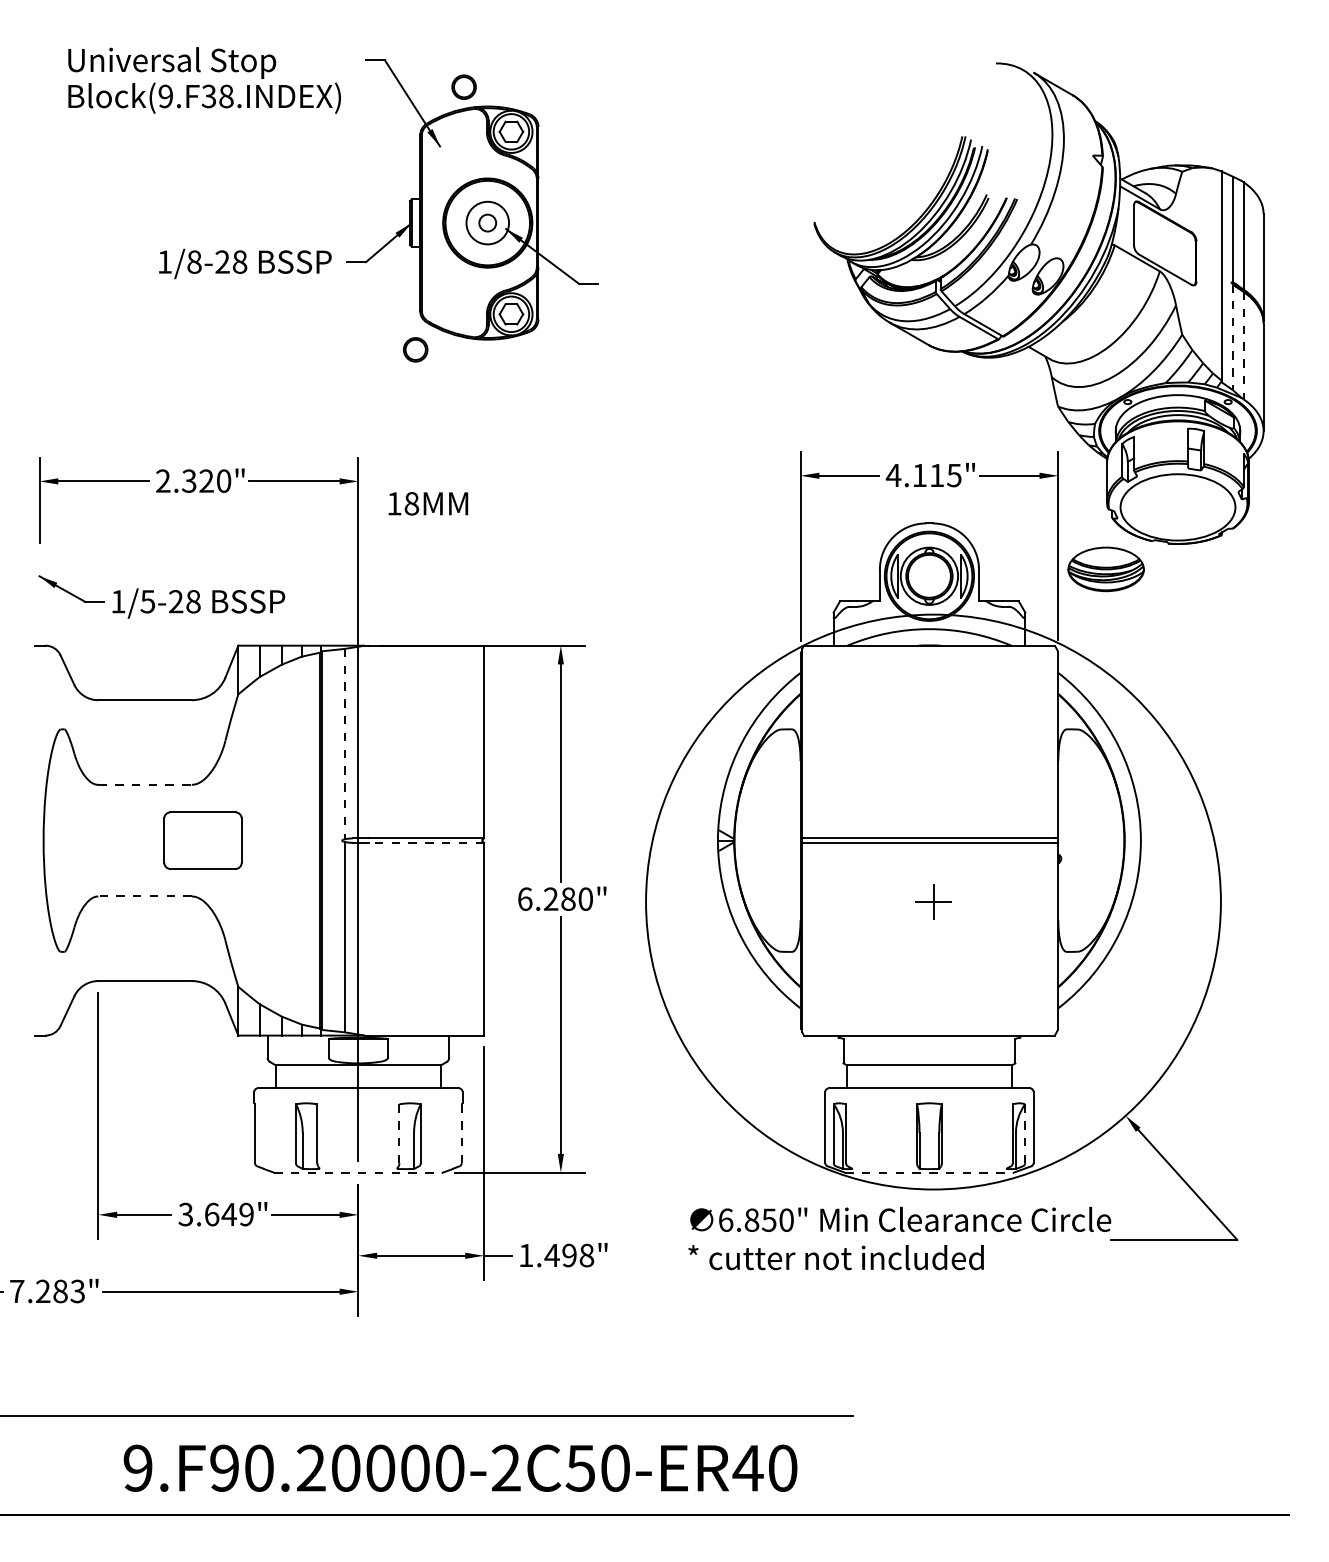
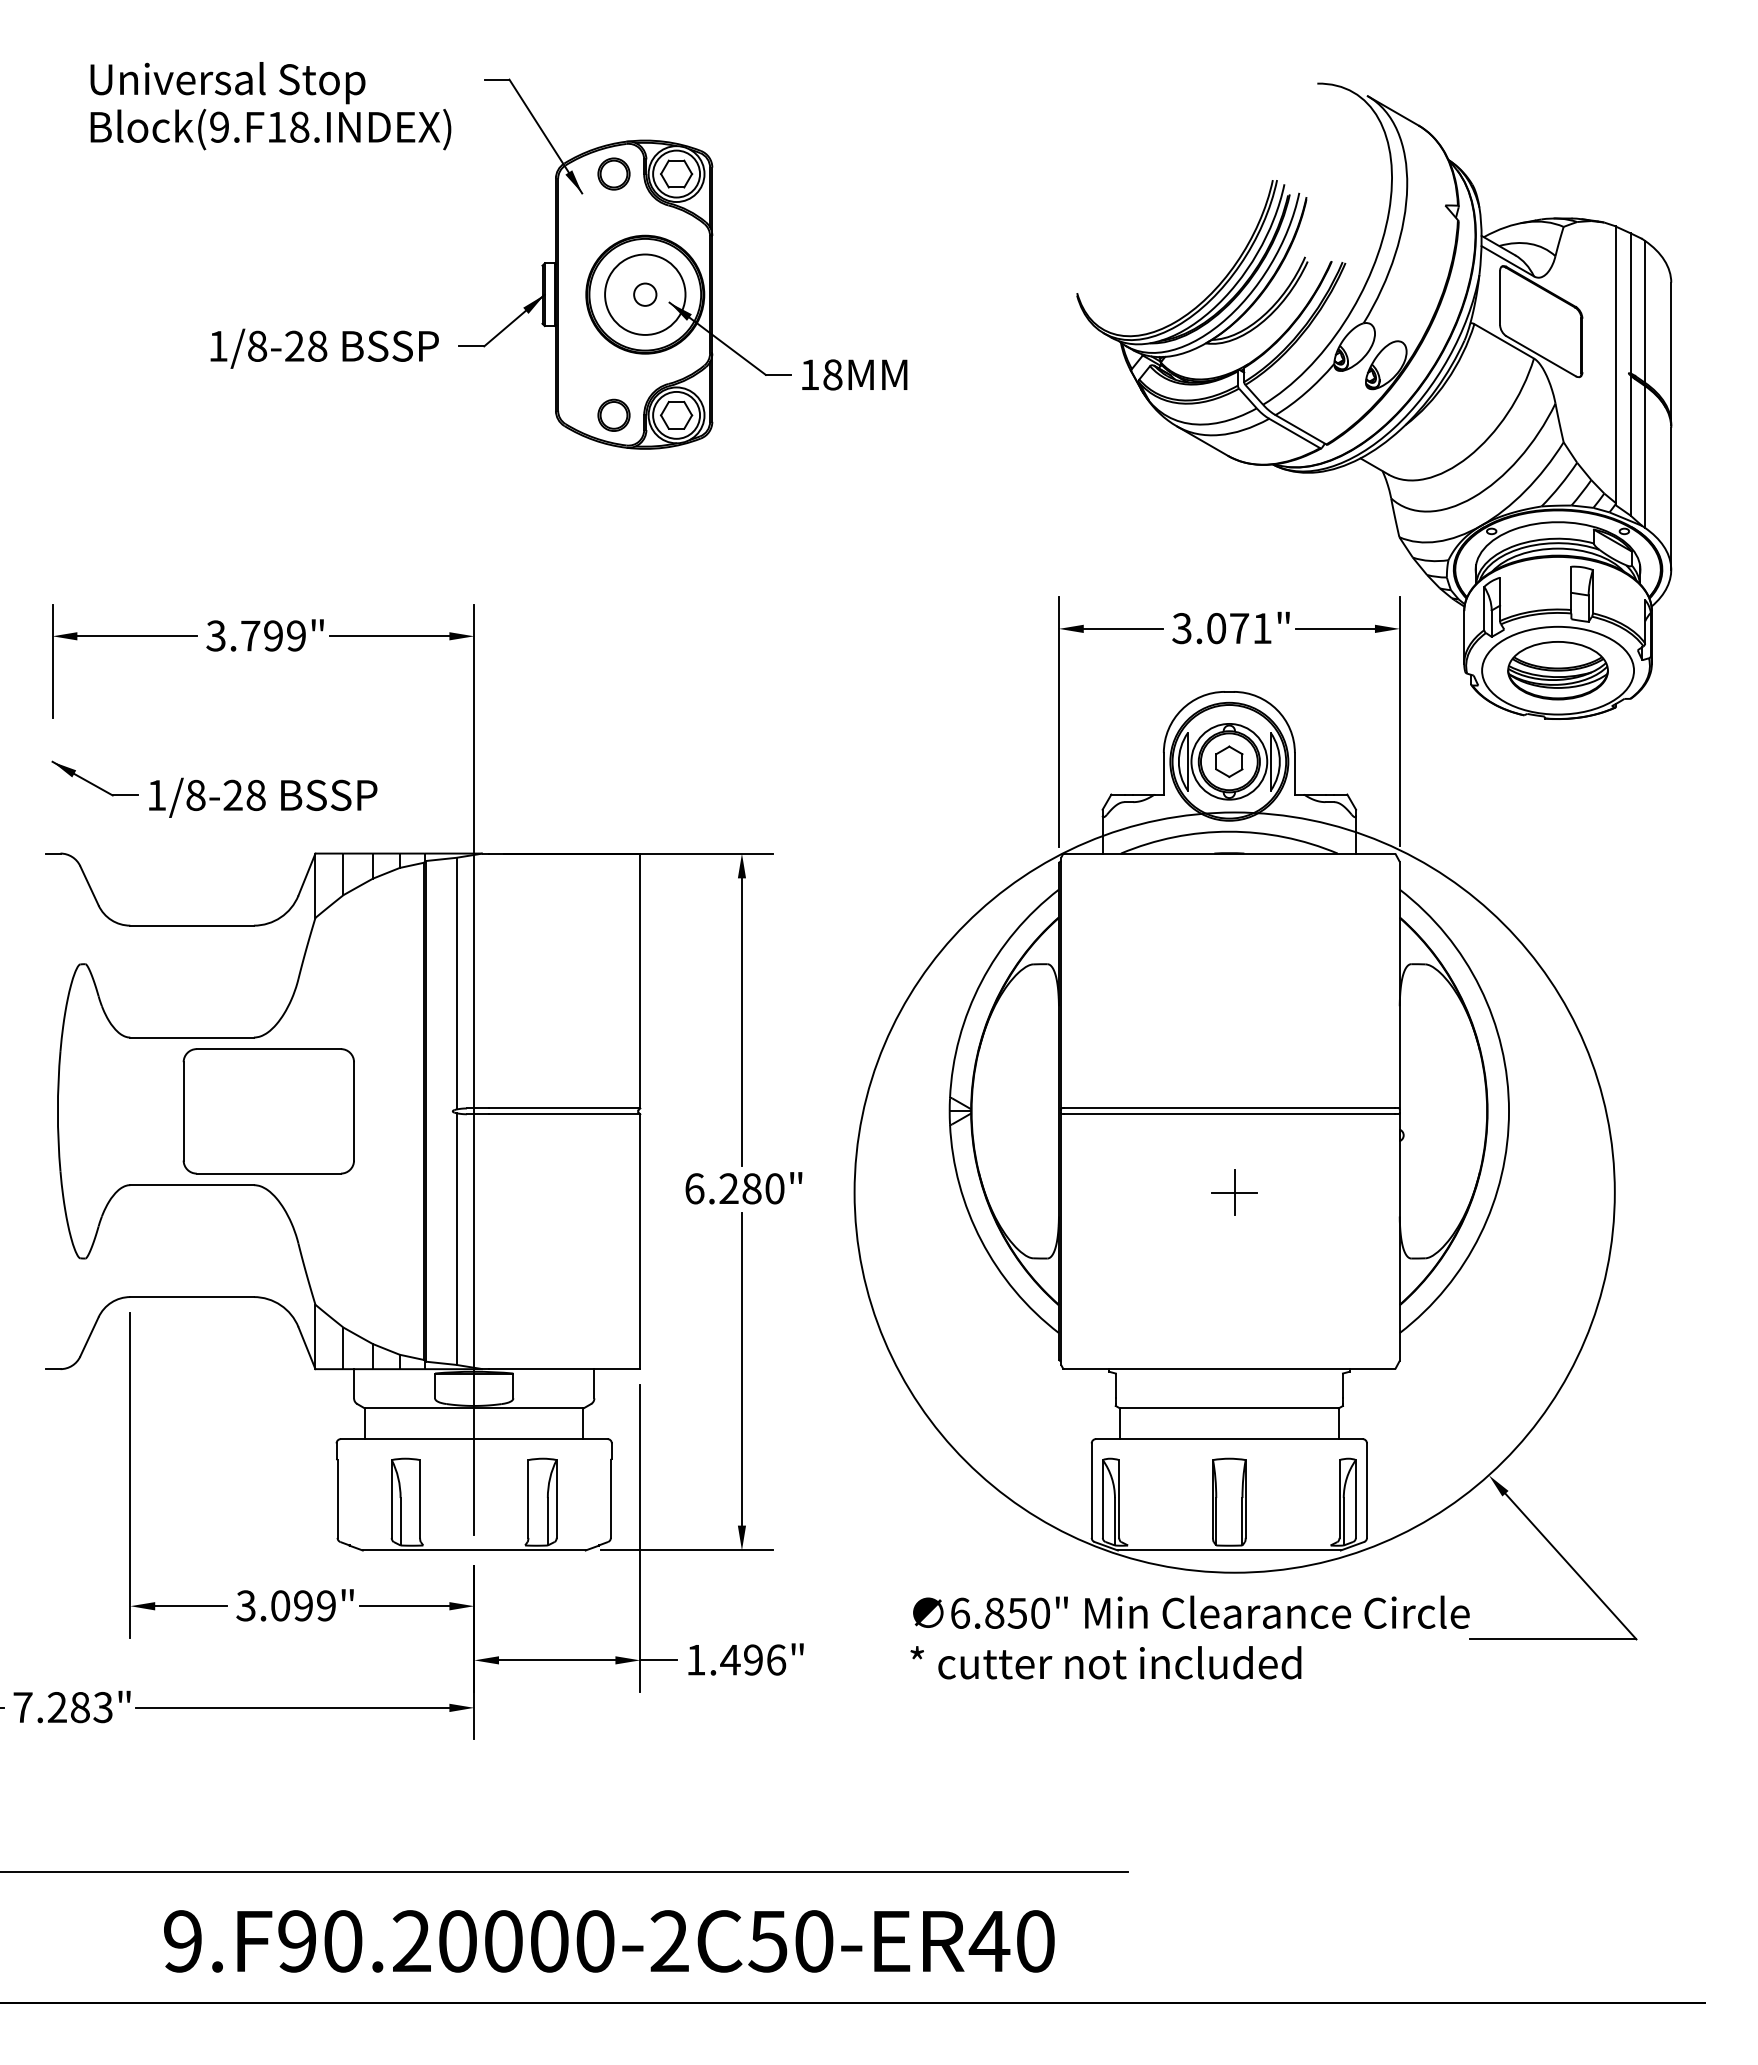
part: (463, 86) -> (613, 173), moved
text: (208, 95) -> (275, 126), (9.F38.INDEX) -> (9.F18.INDEX)
circle: (487, 222) -> (645, 294), size x1.43
line: (1232, 337) -> (1630, 446), dashed -> solid
line: (1243, 345) -> (1644, 456), dashed -> solid
part: (415, 349) -> (613, 414), moved
text: (923, 475) -> (1221, 628), 4.115" -> 3.071"
text: (193, 480) -> (255, 635), 2.320" -> 3.799"
text: (428, 503) -> (854, 374), moved
part: (1105, 569) -> (1557, 670), moved
part: (929, 576) -> (1229, 761), added
text: (147, 601) -> (195, 794), 1/5-28 -> 1/8-28
line: (345, 743) -> (456, 983), dashed -> solid
line: (145, 784) -> (192, 1037), dashed -> solid
part: (202, 840) -> (268, 1111), size x1.67
line: (426, 843) -> (564, 1114), dashed -> solid
line: (145, 896) -> (192, 1185), dashed -> solid
line: (399, 1133) -> (528, 1498), dashed -> solid
line: (461, 1133) -> (610, 1498), dashed -> solid
line: (1024, 1133) -> (1355, 1498), dashed -> solid
line: (358, 1172) -> (474, 1550), dashed -> solid
line: (929, 1172) -> (1229, 1550), dashed -> solid
text: (220, 1214) -> (292, 1605), 3.649" -> 3.099"
text: (586, 1255) -> (776, 1659), 1.498" -> 1.496"

